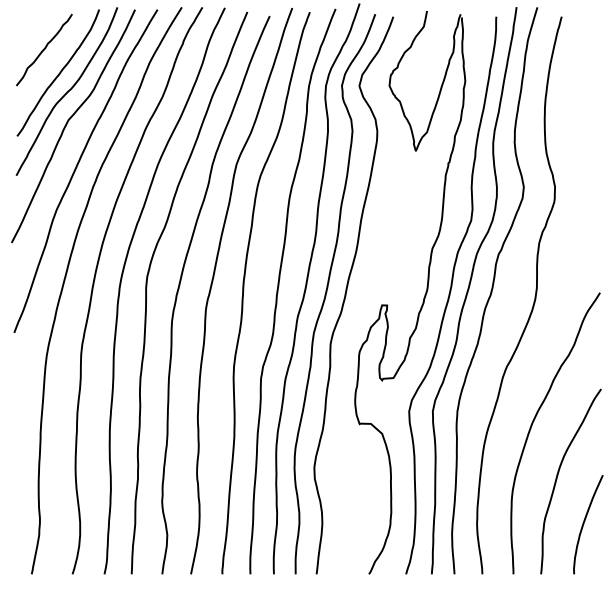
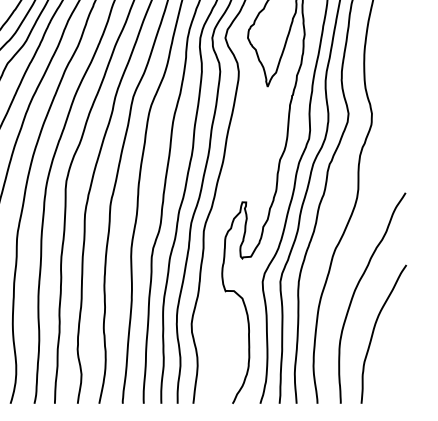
curve: (584, 524) -> (394, 366), removed

